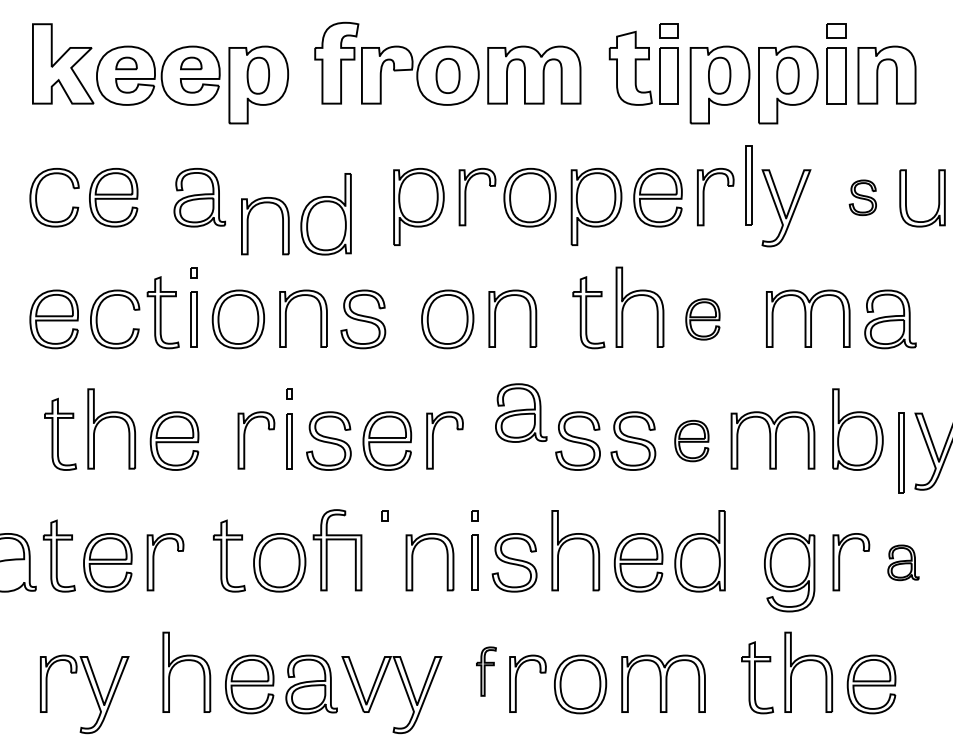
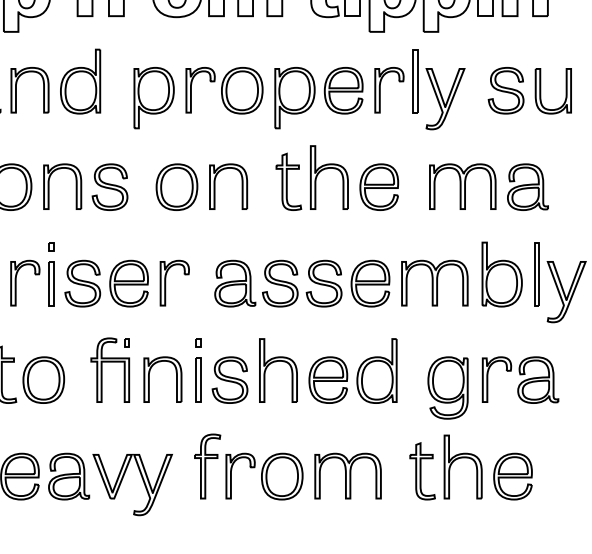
part: (862, 197) -> (505, 90), size x1.67
part: (325, 214) -> (80, 81), moved
part: (248, 226) -> (16, 90), moved
part: (702, 319) -> (378, 187), size x1.43
part: (521, 412) -> (235, 283), moved
part: (691, 440) -> (370, 283), size x1.43
part: (901, 452) -> (536, 273), moved
part: (337, 540) -> (110, 362), moved
part: (903, 562) -> (538, 379), size x1.67
part: (486, 671) -> (207, 466), size x1.67

